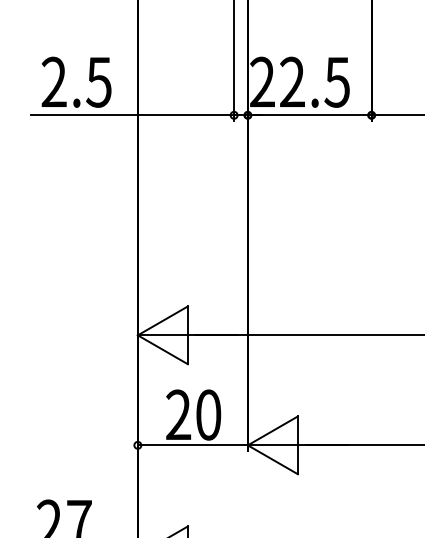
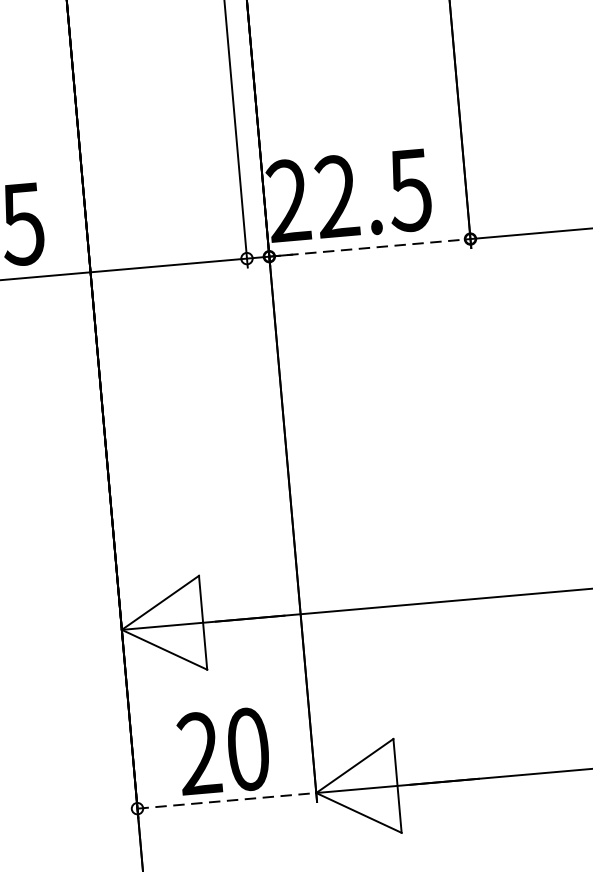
line: (309, 115) -> (369, 248), solid -> dashed
line: (193, 445) -> (227, 801), solid -> dashed

